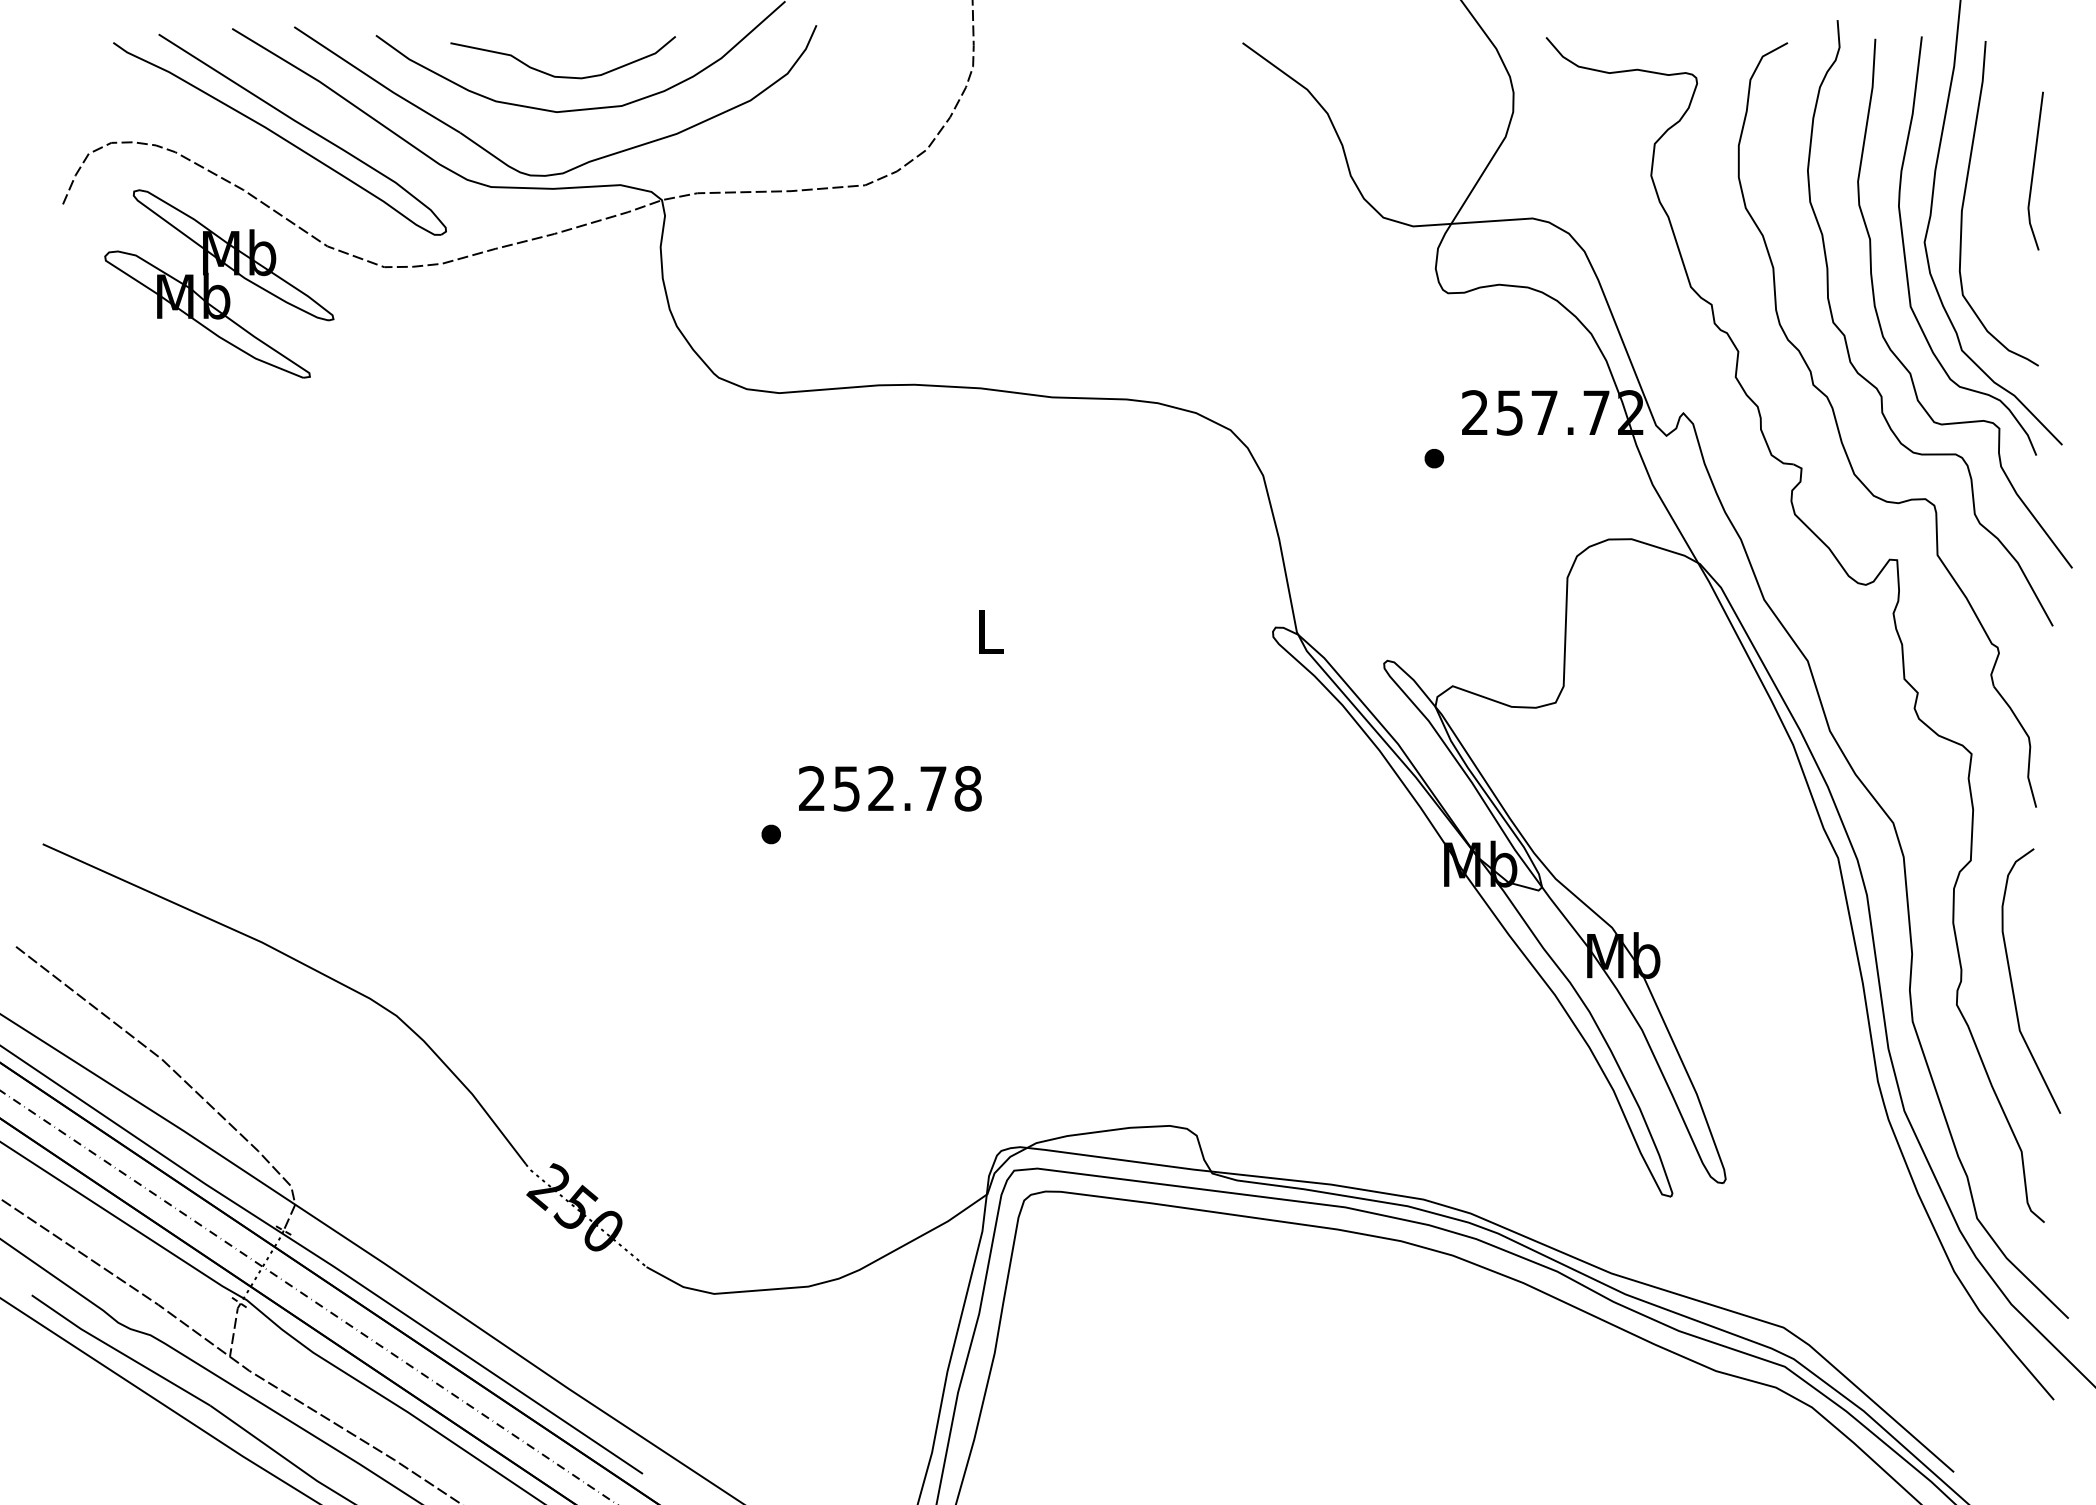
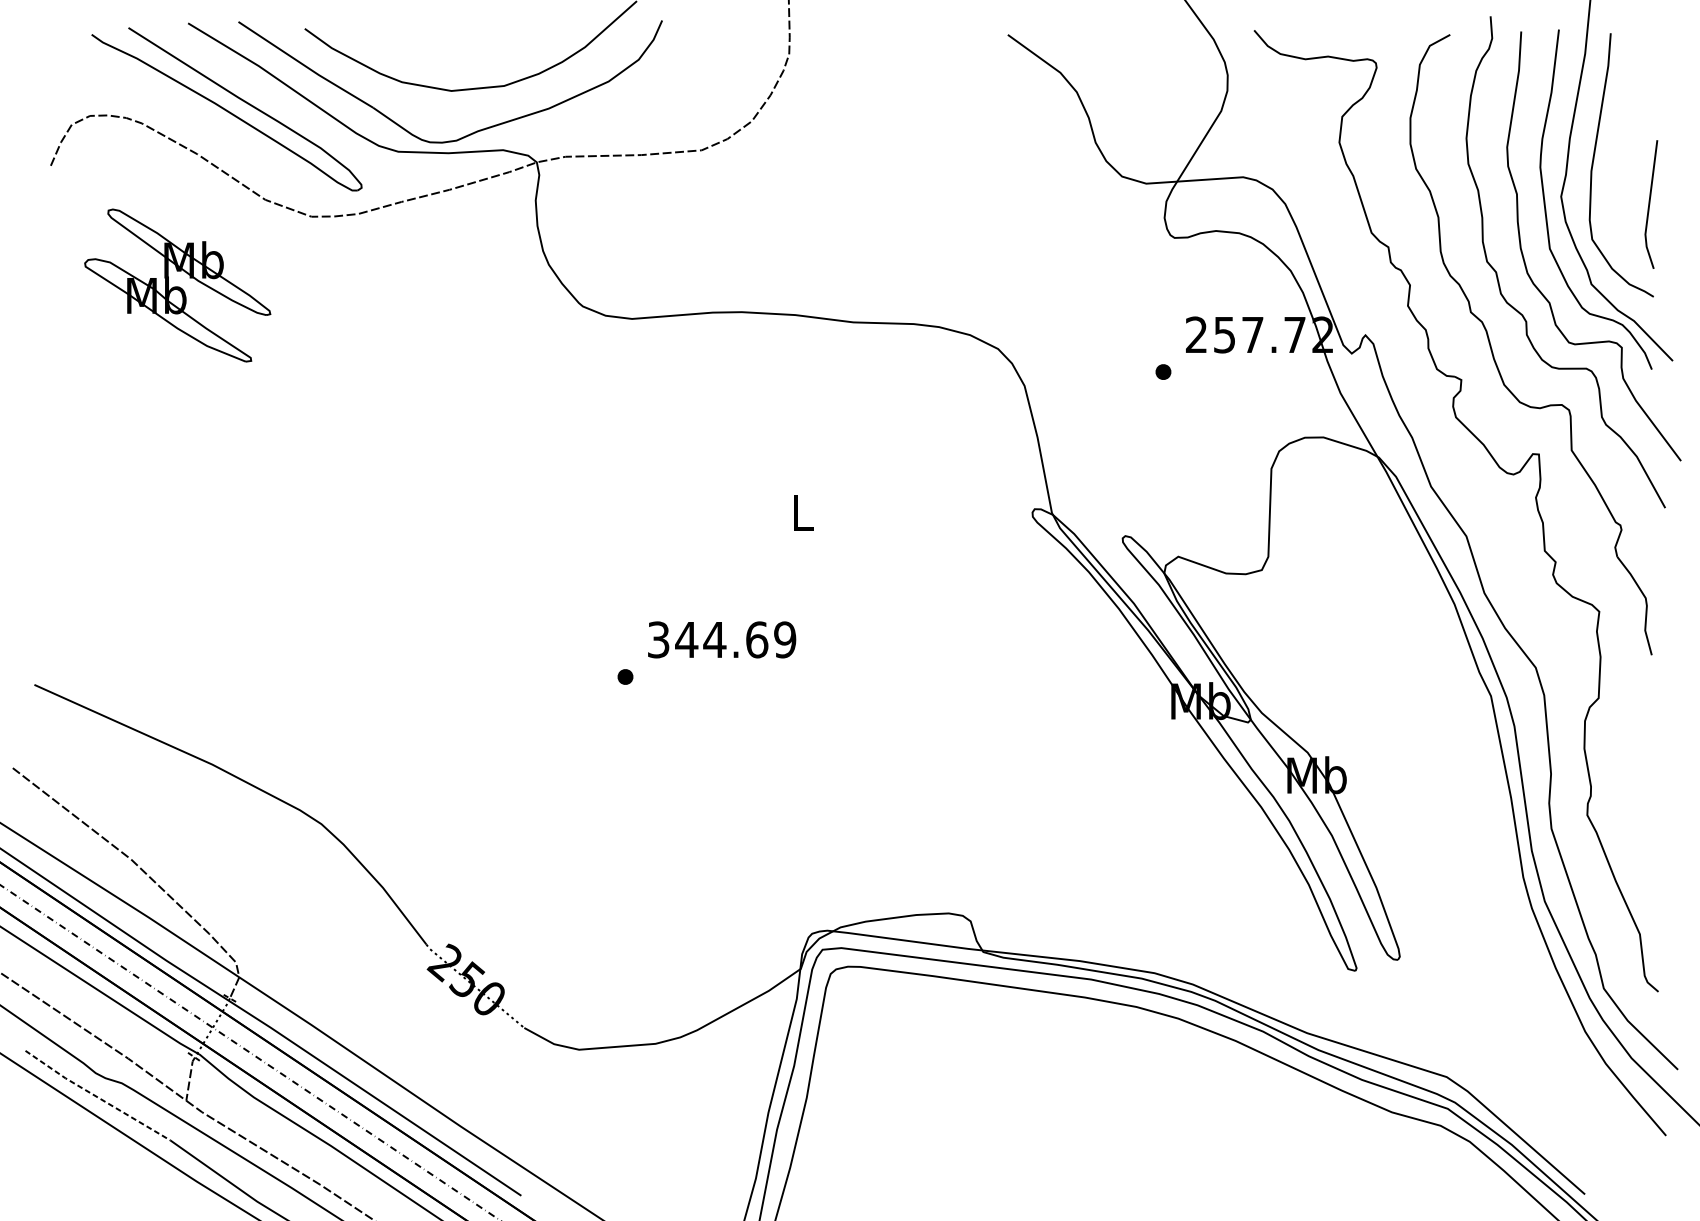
curve: (562, 76) -> (456, 62), removed
line: (2034, 170) -> (1650, 204), moved
part: (219, 283) -> (177, 285), moved
text: (890, 788) -> (722, 639), 252.78 -> 344.69
curve: (2013, 986) -> (1633, 800), removed
line: (119, 1351) -> (96, 1096), solid -> dashed

